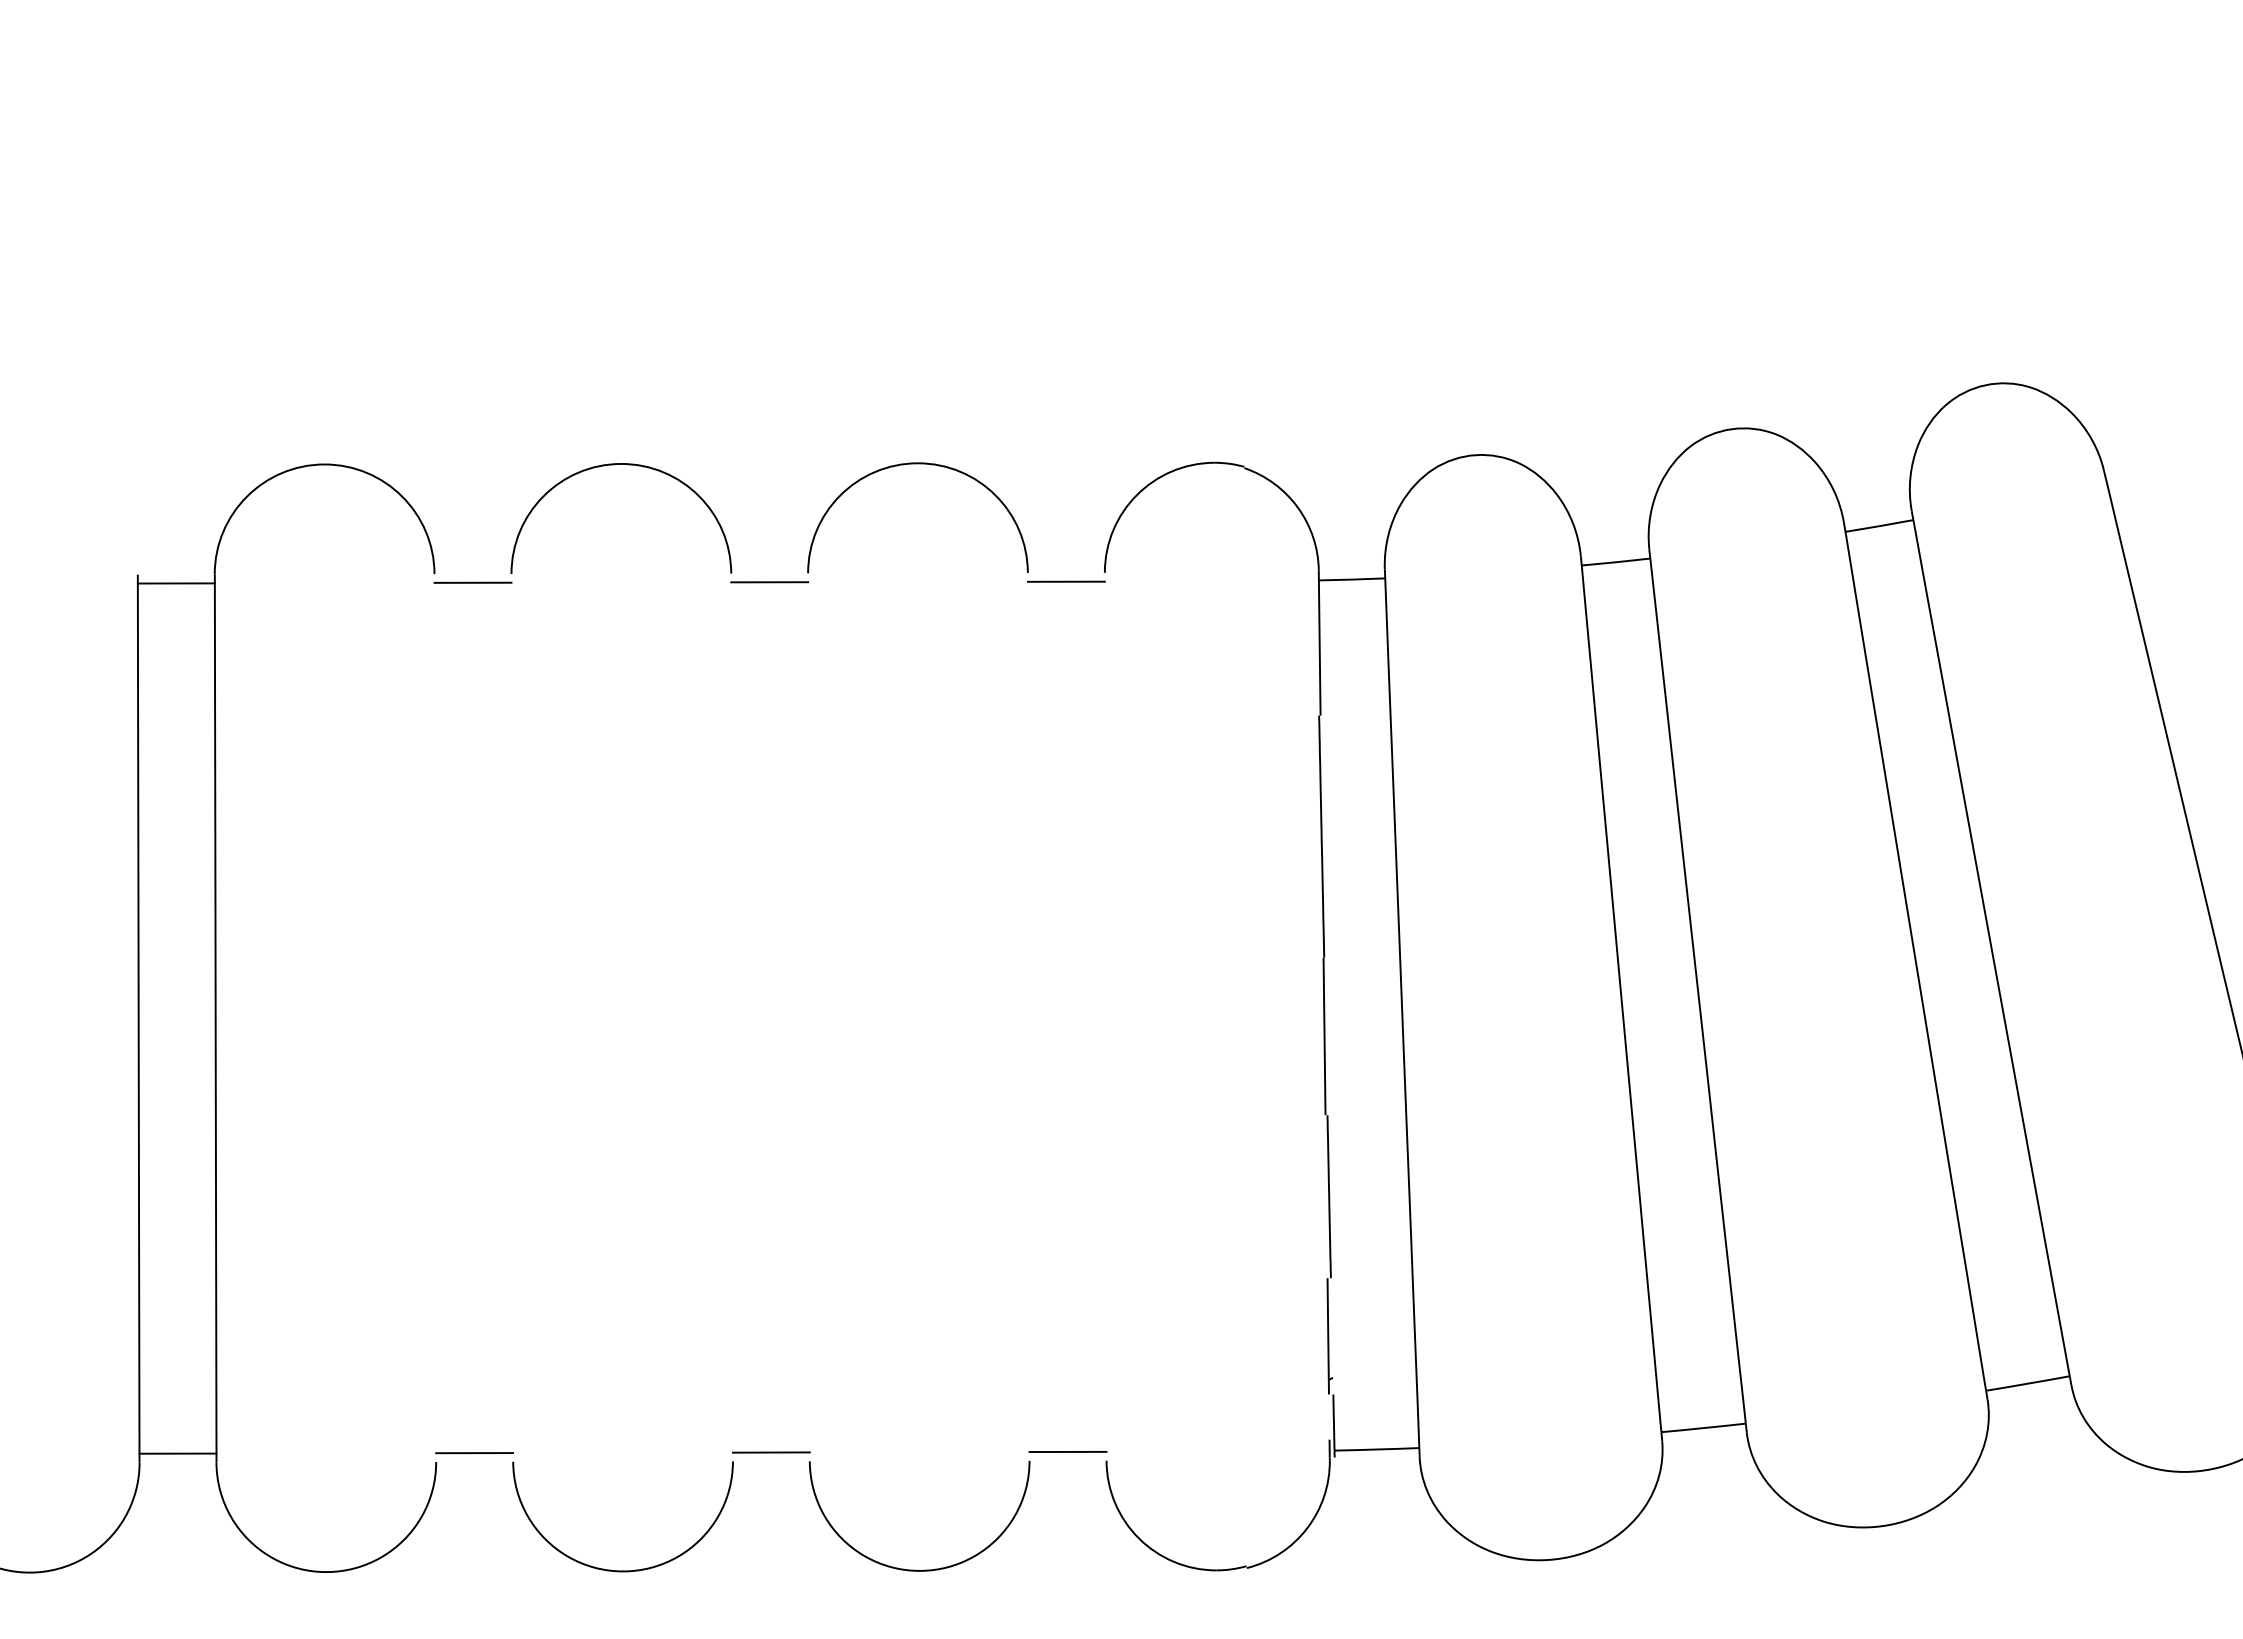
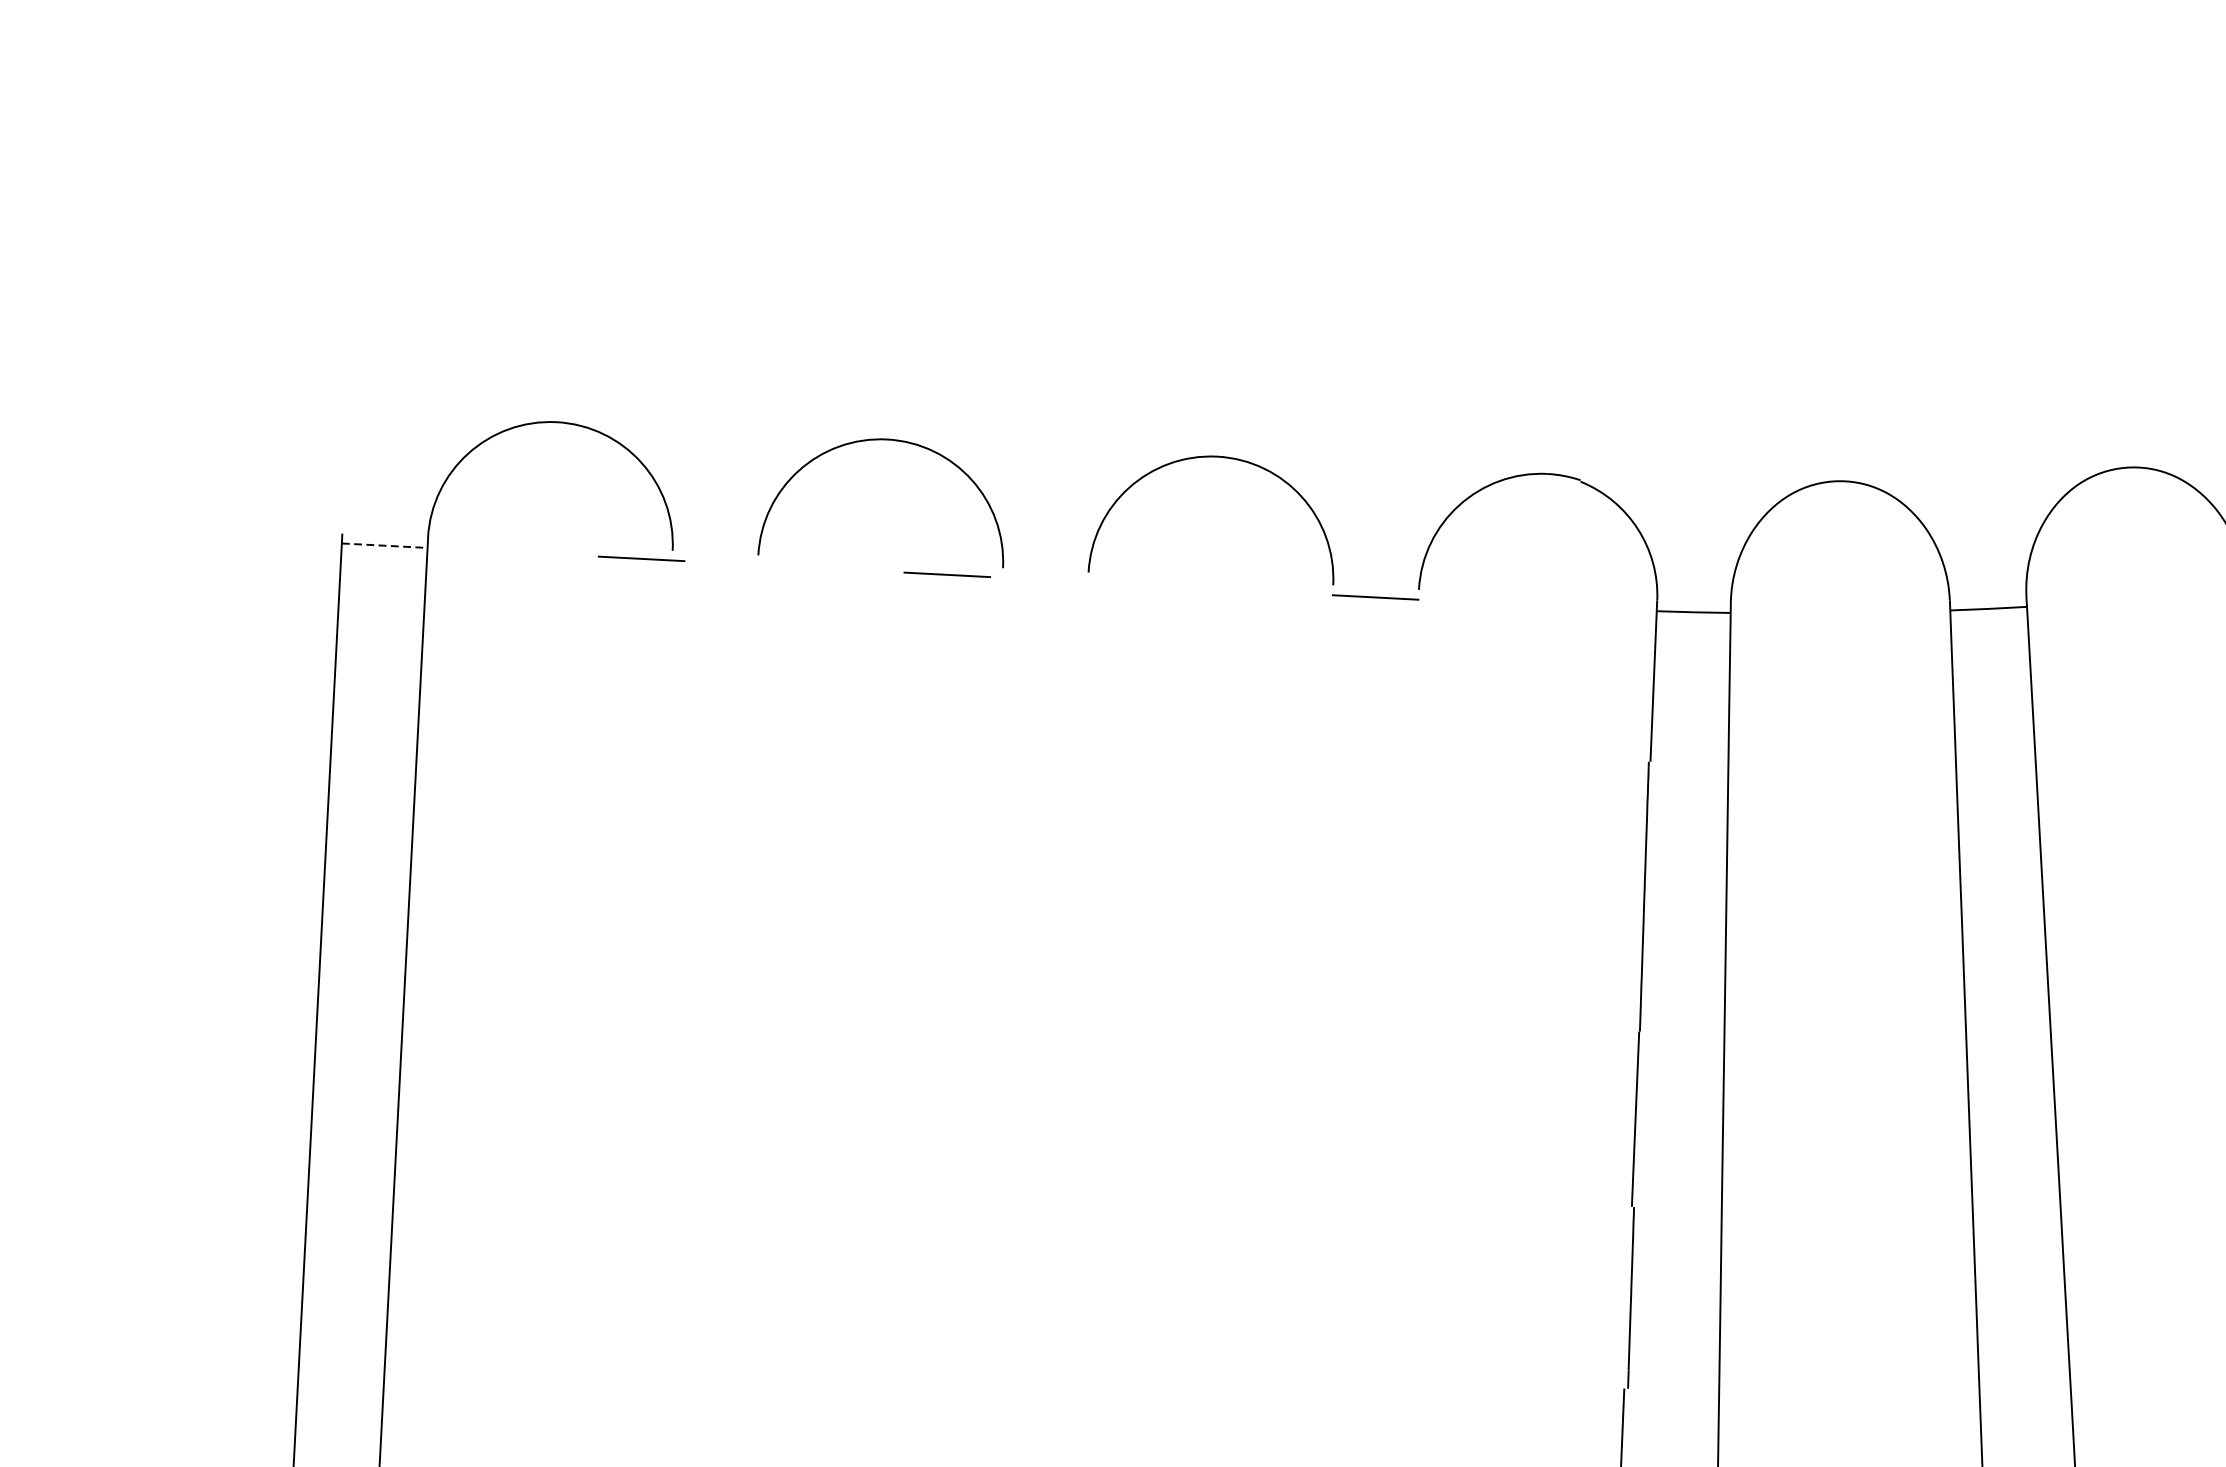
line: (472, 582) -> (640, 558), moved
line: (769, 582) -> (947, 575), moved
line: (176, 583) -> (384, 545), solid -> dashed

